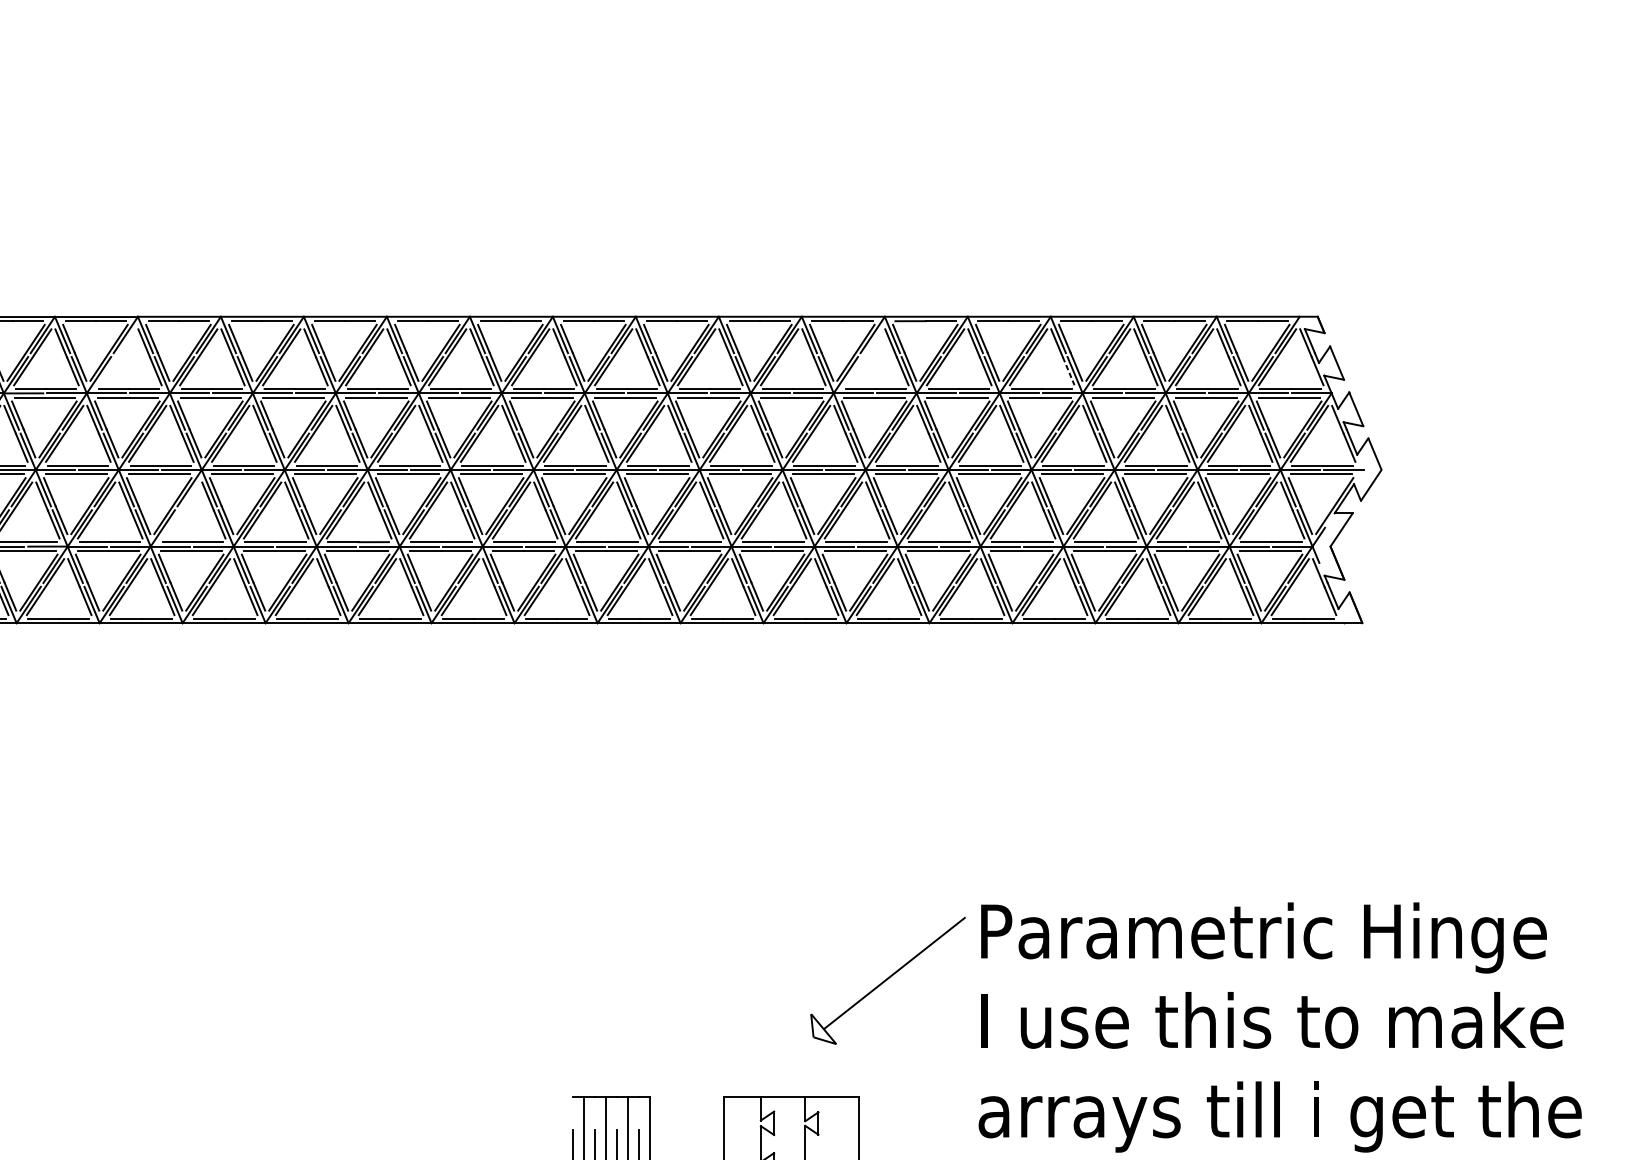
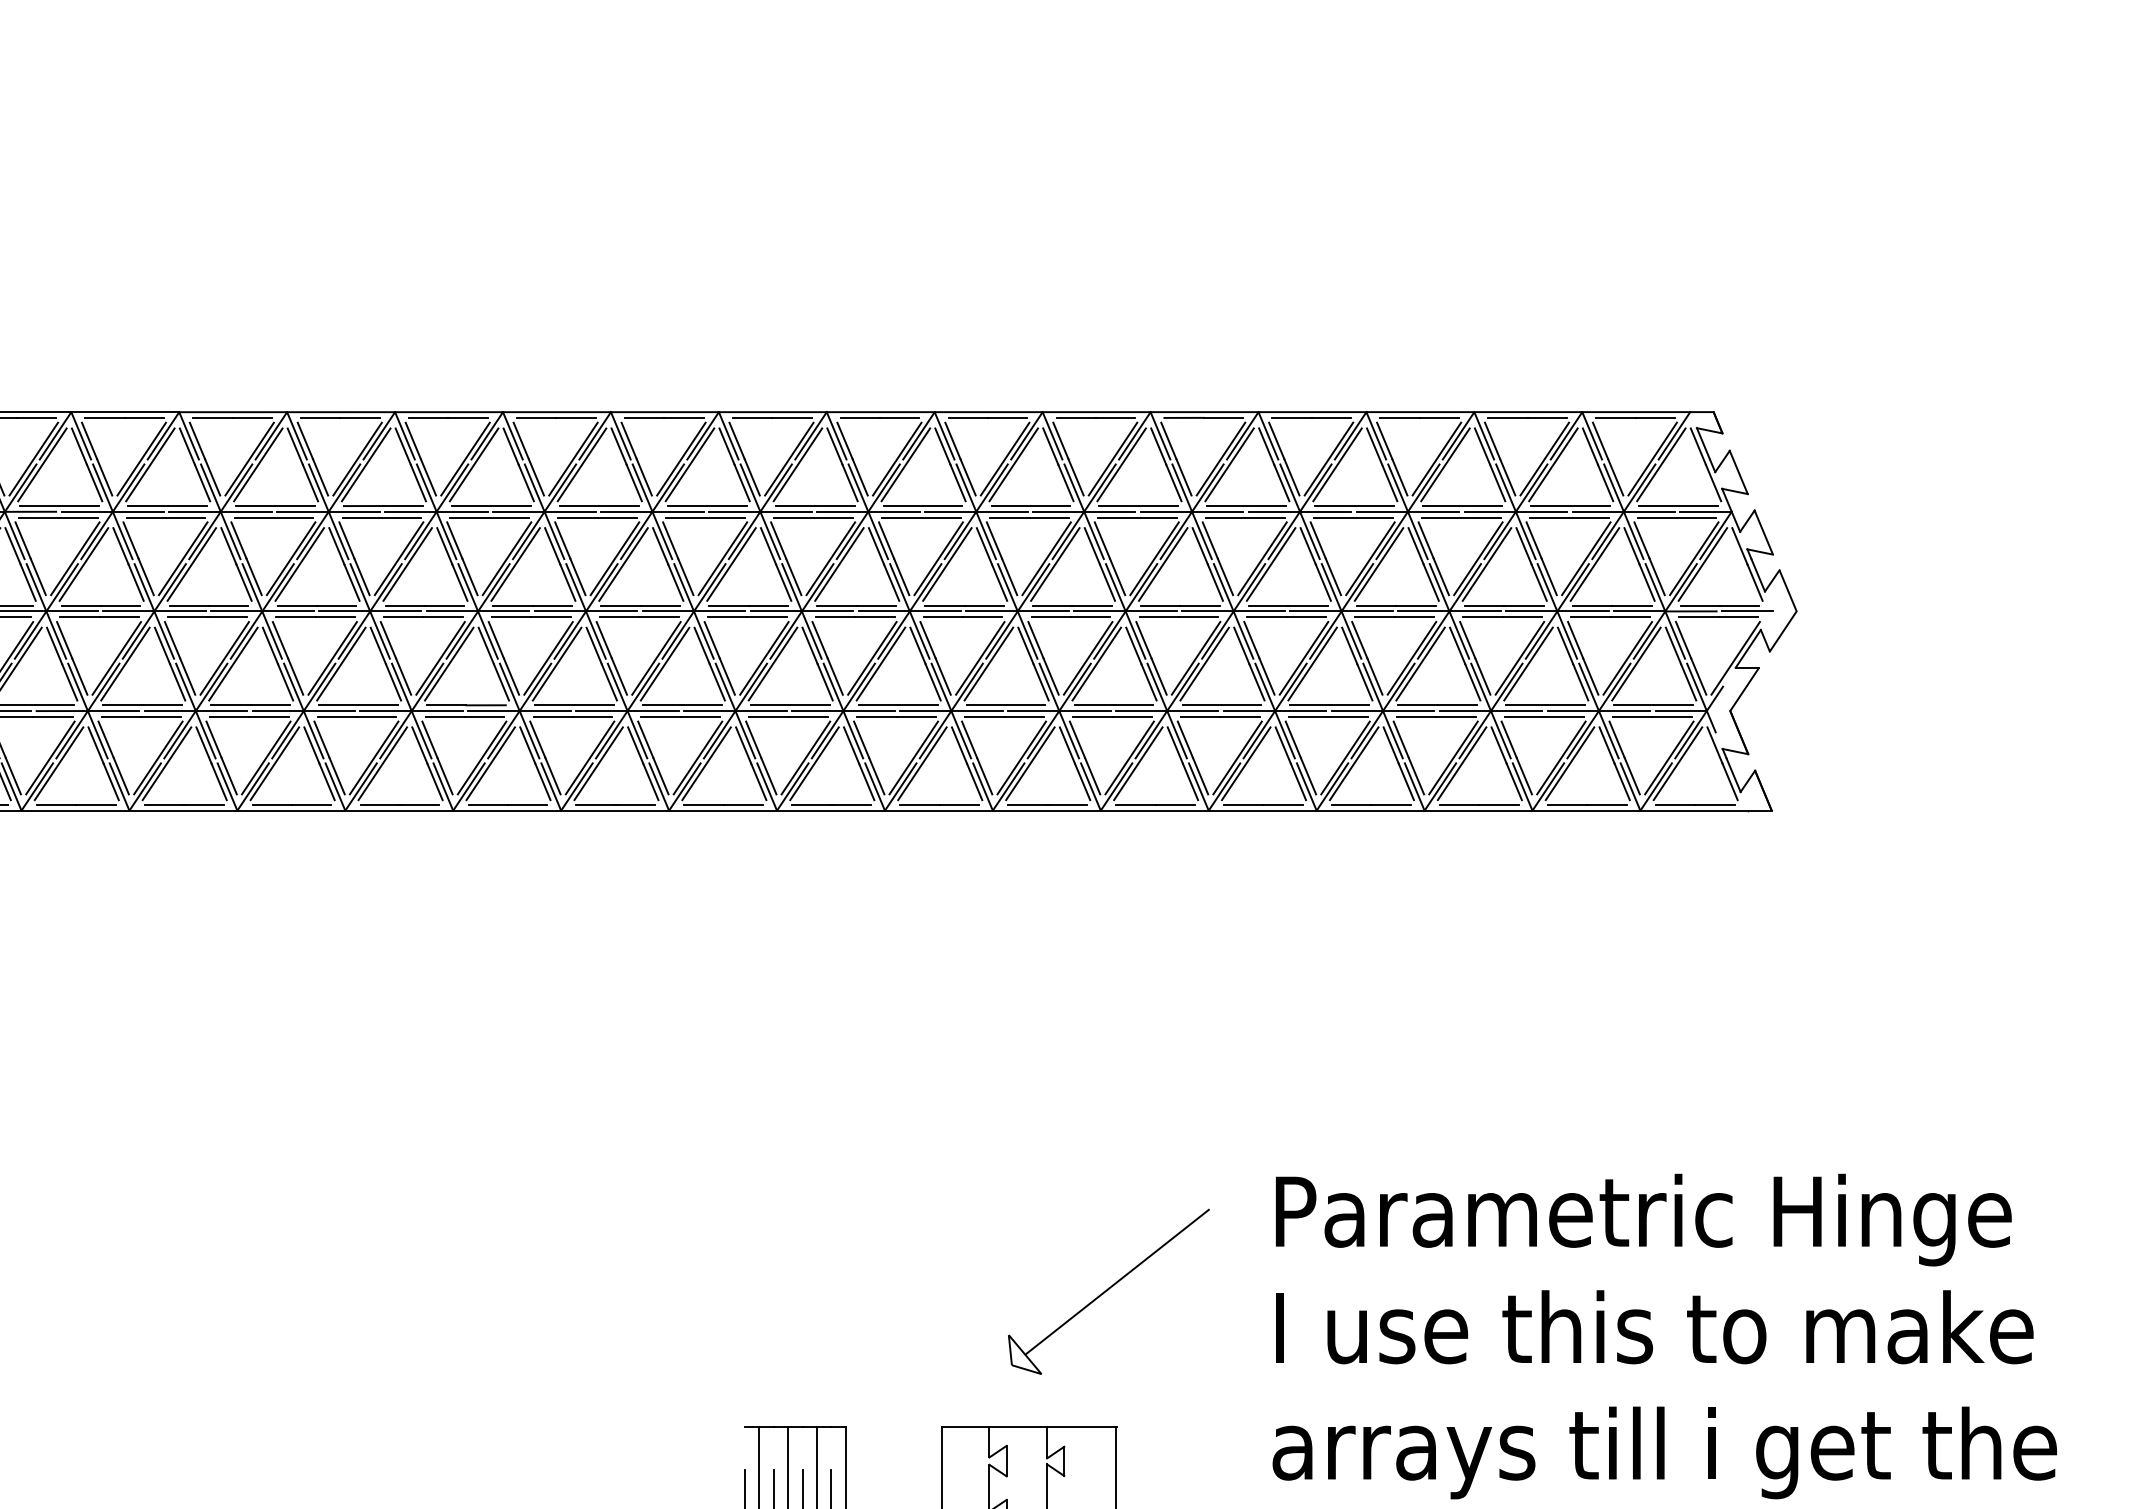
line: (115, 357) -> (150, 464), added
line: (862, 357) -> (1121, 464), added
line: (1068, 371) -> (1389, 483), dashed -> solid
line: (179, 510) -> (233, 663), added
part: (887, 980) -> (1108, 1291), moved

